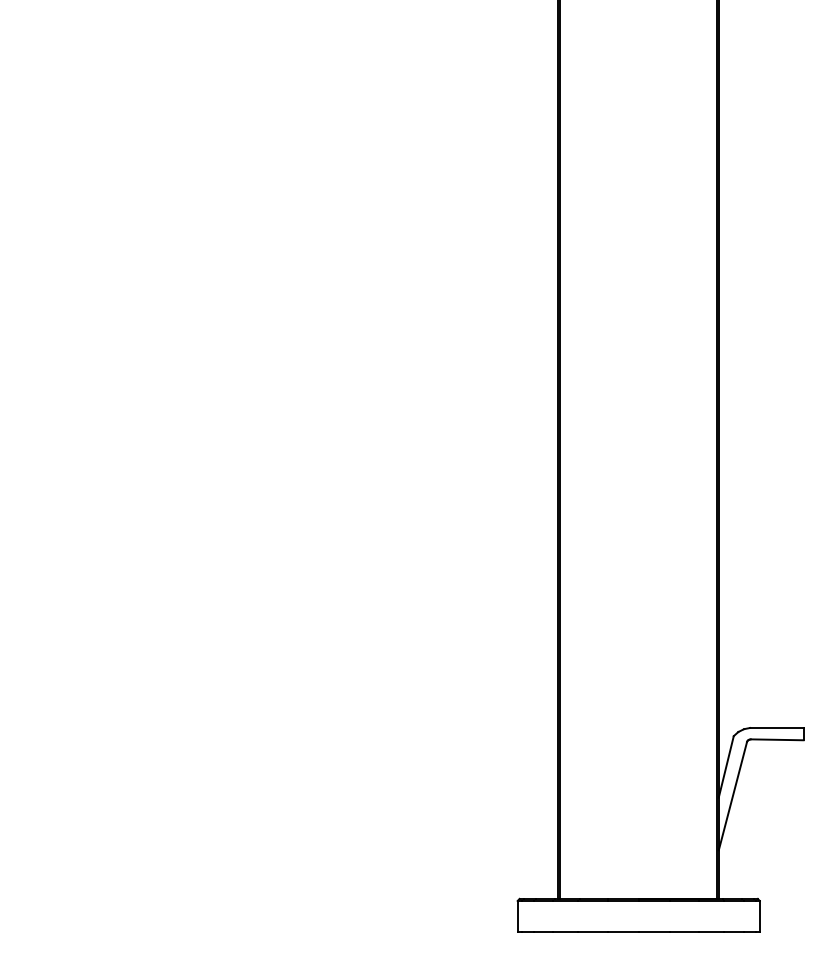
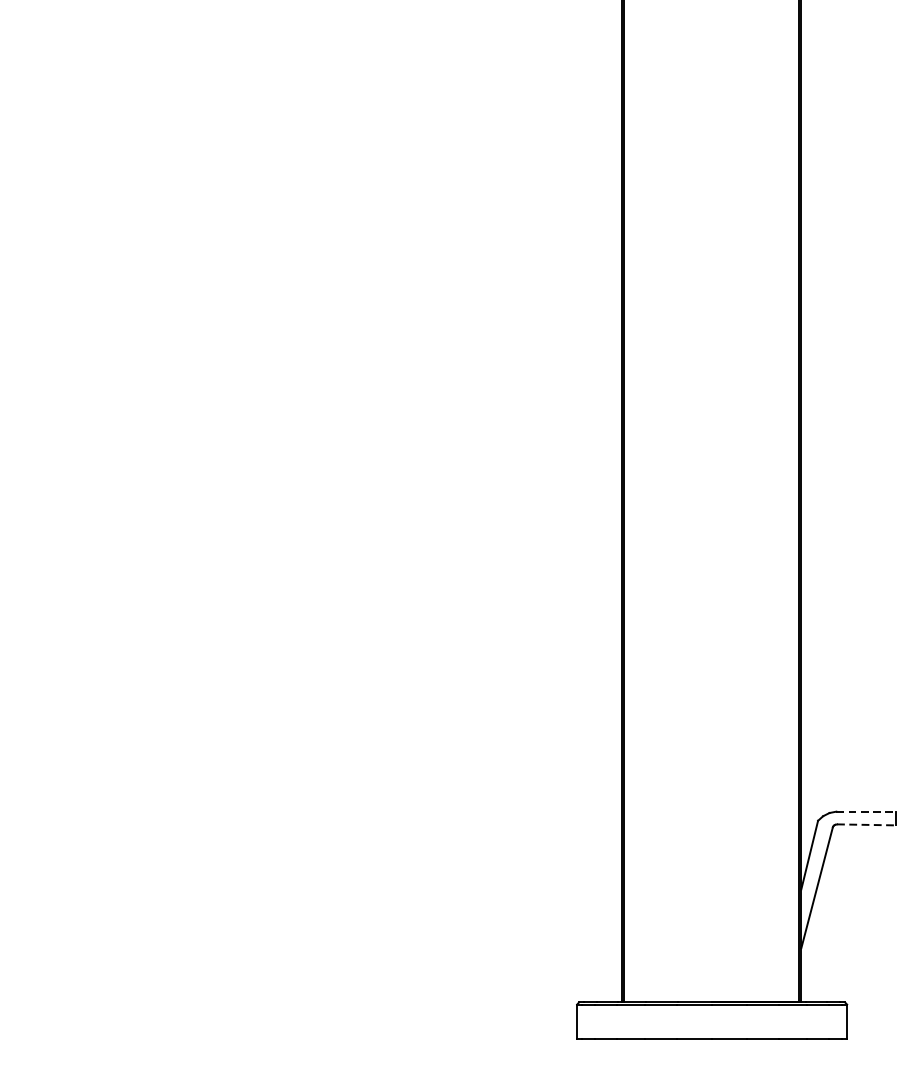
line: (776, 727) -> (865, 811), solid -> dashed
line: (777, 739) -> (866, 824), solid -> dashed

